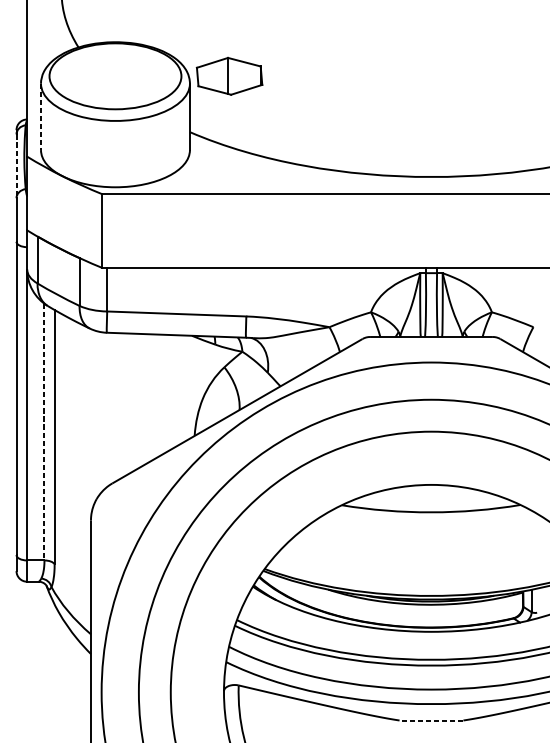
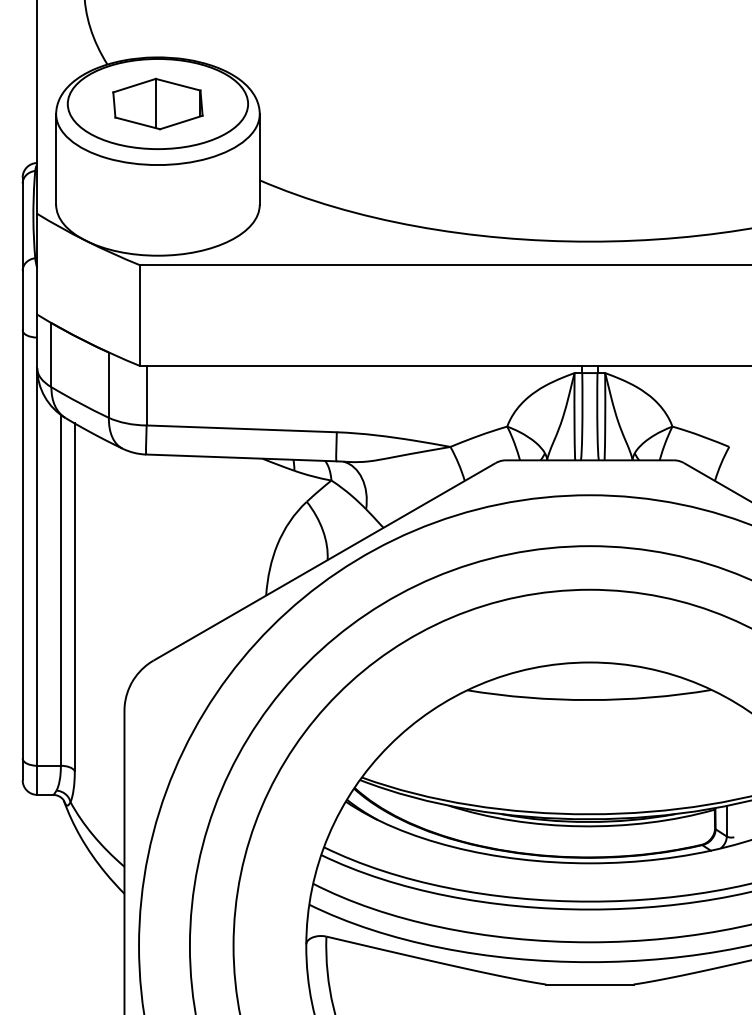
part: (229, 75) -> (157, 103), moved
line: (41, 116) -> (56, 159), dashed -> solid
line: (16, 166) -> (22, 227), dashed -> solid
line: (44, 432) -> (60, 590), dashed -> solid
line: (431, 720) -> (589, 984), dashed -> solid

